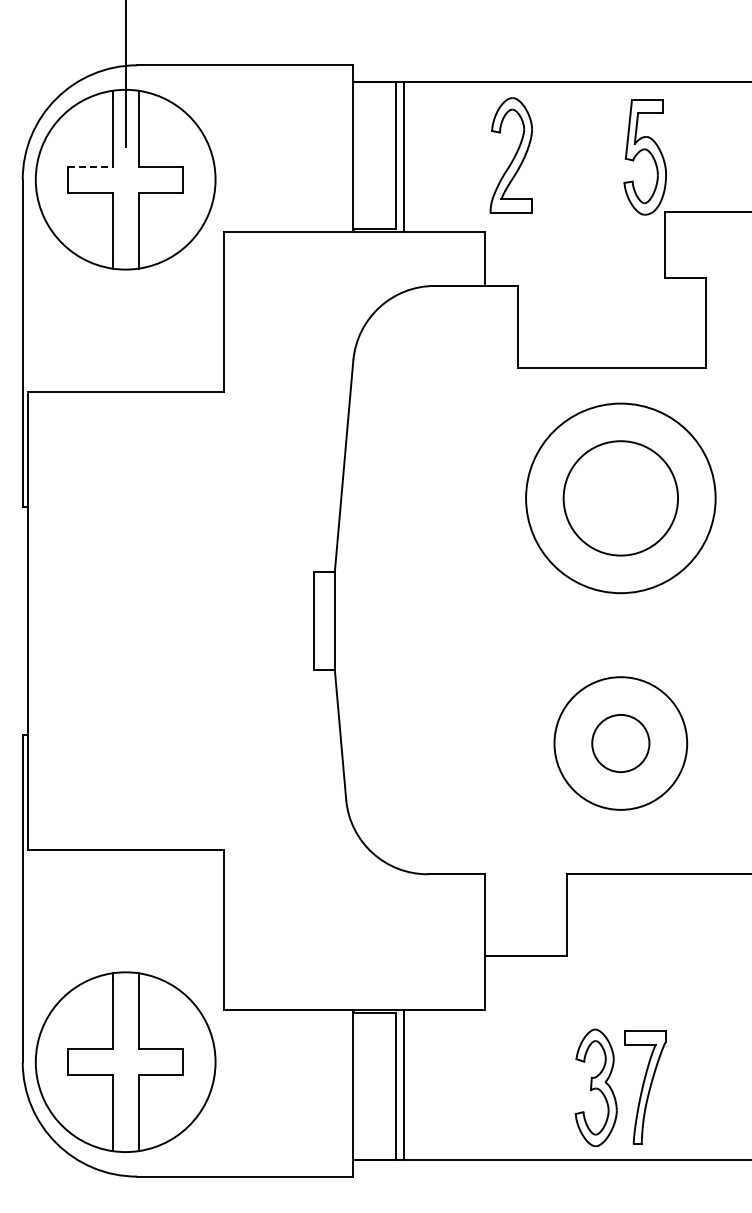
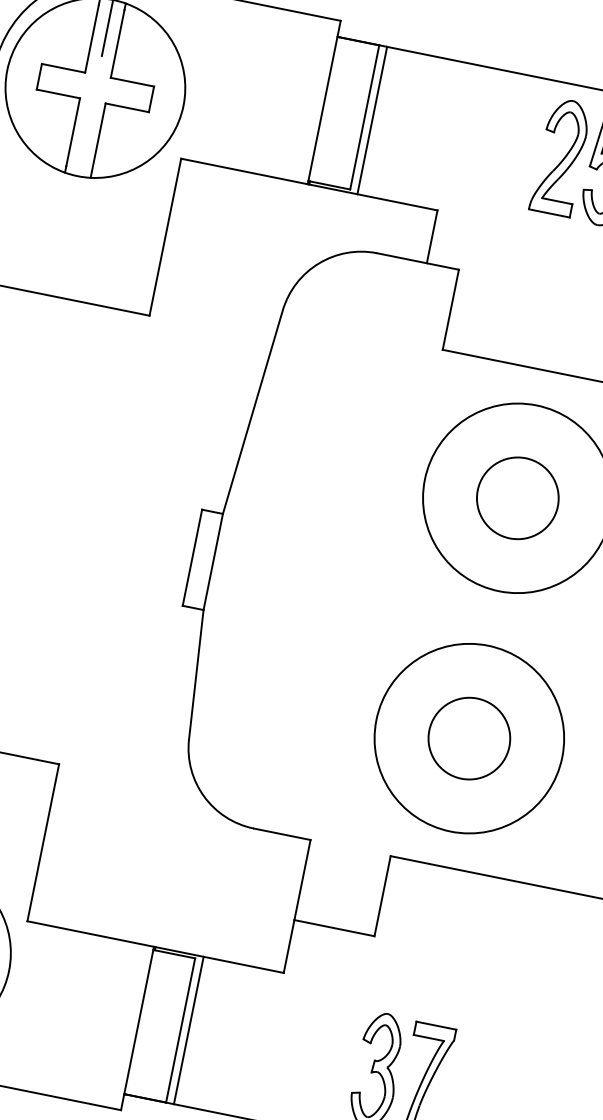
part: (510, 155) -> (559, 157), moved
line: (91, 166) -> (64, 68), dashed -> solid
circle: (620, 498) -> (517, 498), size x0.71
circle: (620, 743) -> (469, 738), size x1.43
circle: (620, 743) -> (469, 738), size x1.43

